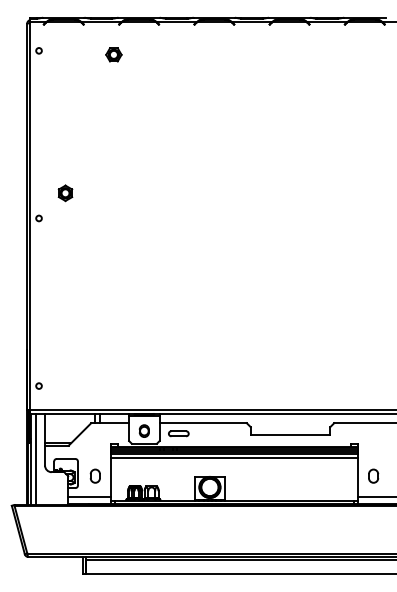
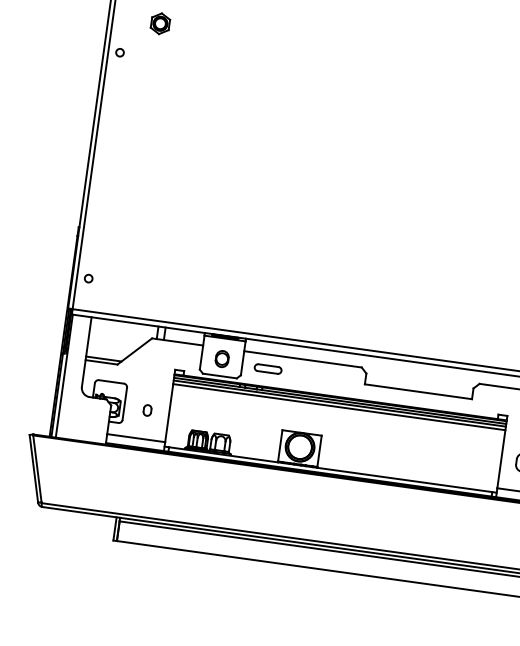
line: (234, 458) -> (338, 412), removed
line: (36, 459) -> (71, 377), removed
part: (94, 475) -> (146, 409), size x0.6

